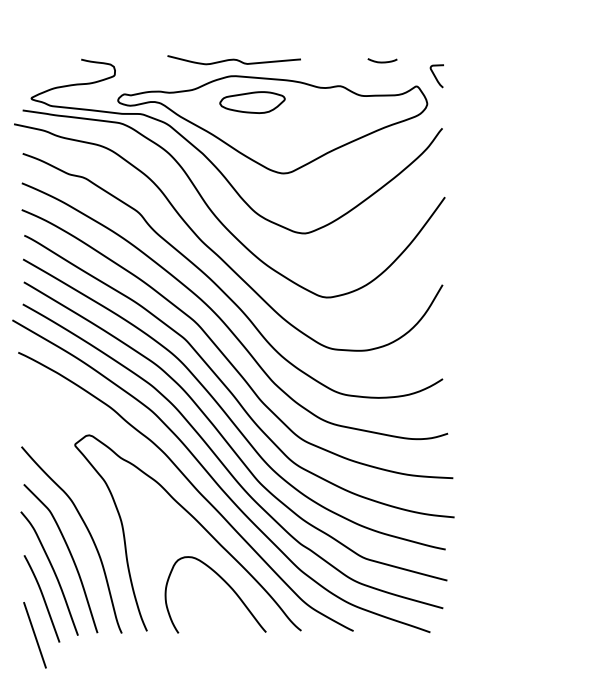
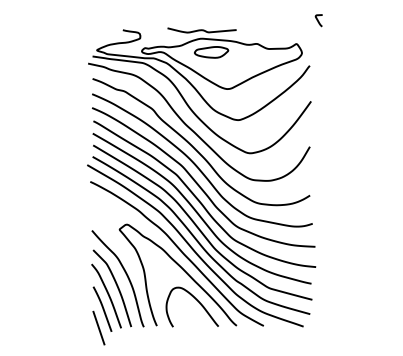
curve: (381, 60) -> (278, 30), removed
curve: (435, 75) -> (318, 20), moved

